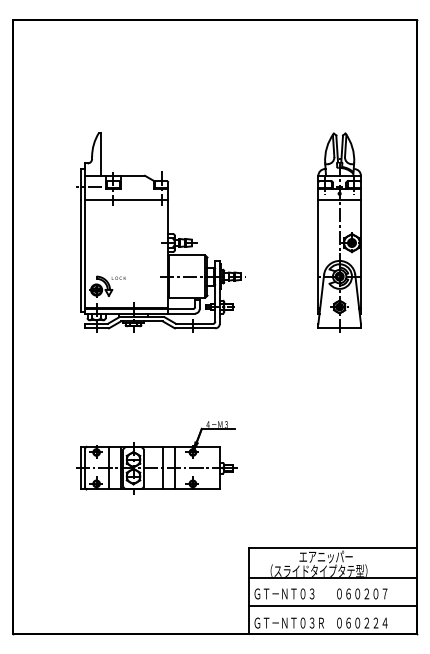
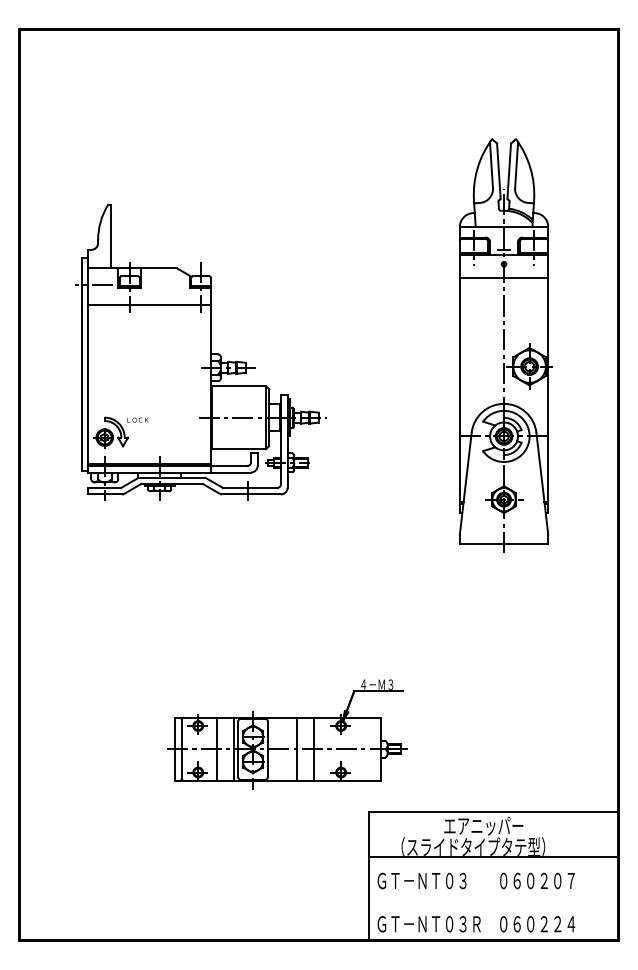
part: (160, 232) -> (199, 352), moved
part: (339, 232) -> (503, 344), size x1.4
part: (156, 457) -> (287, 733), moved
line: (332, 605) -> (493, 898), removed

